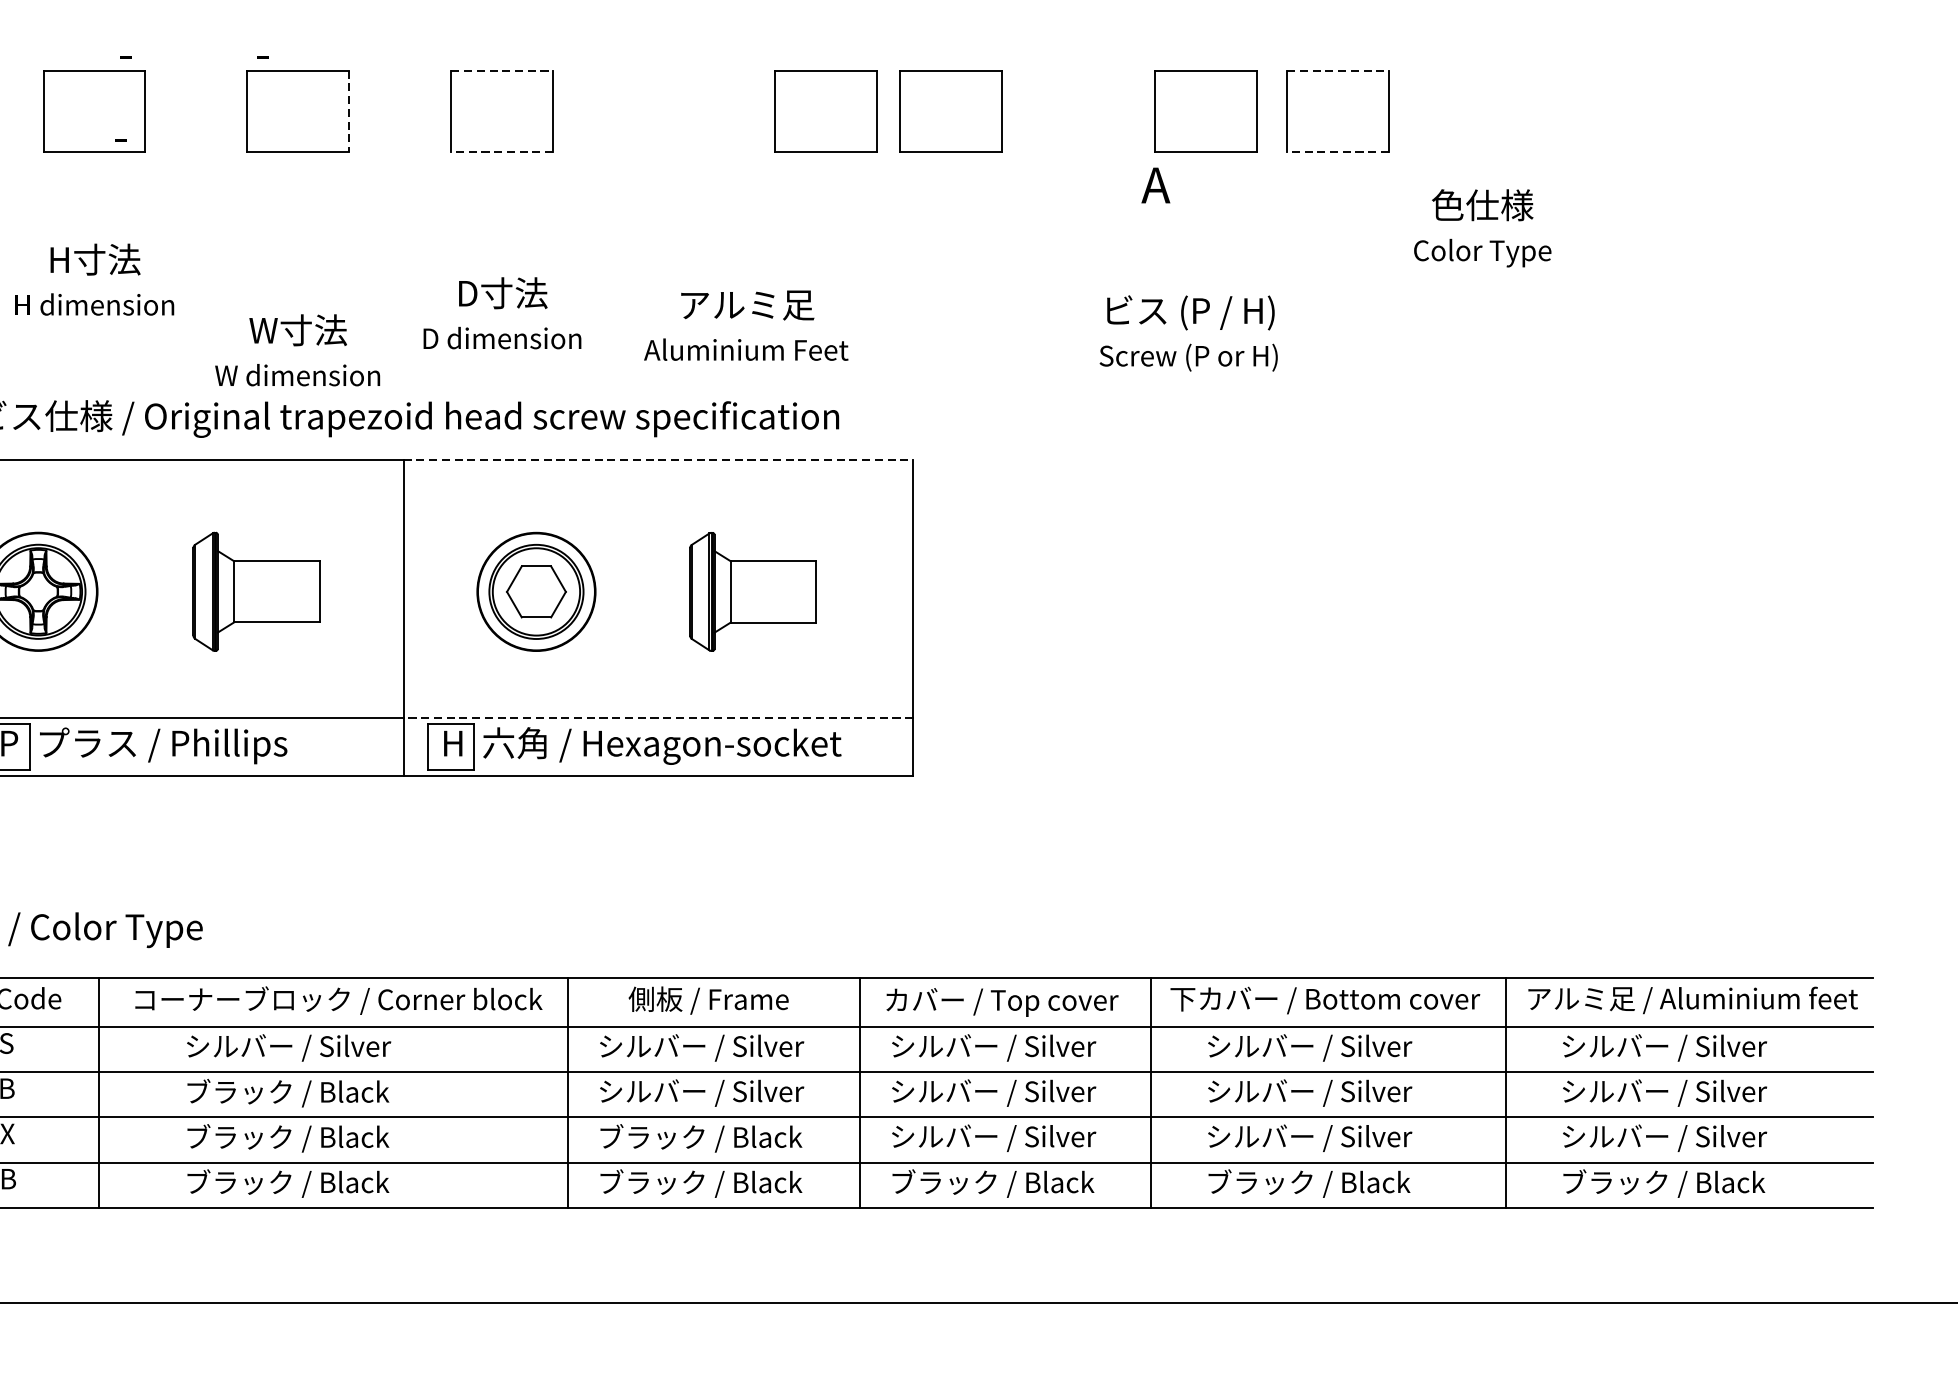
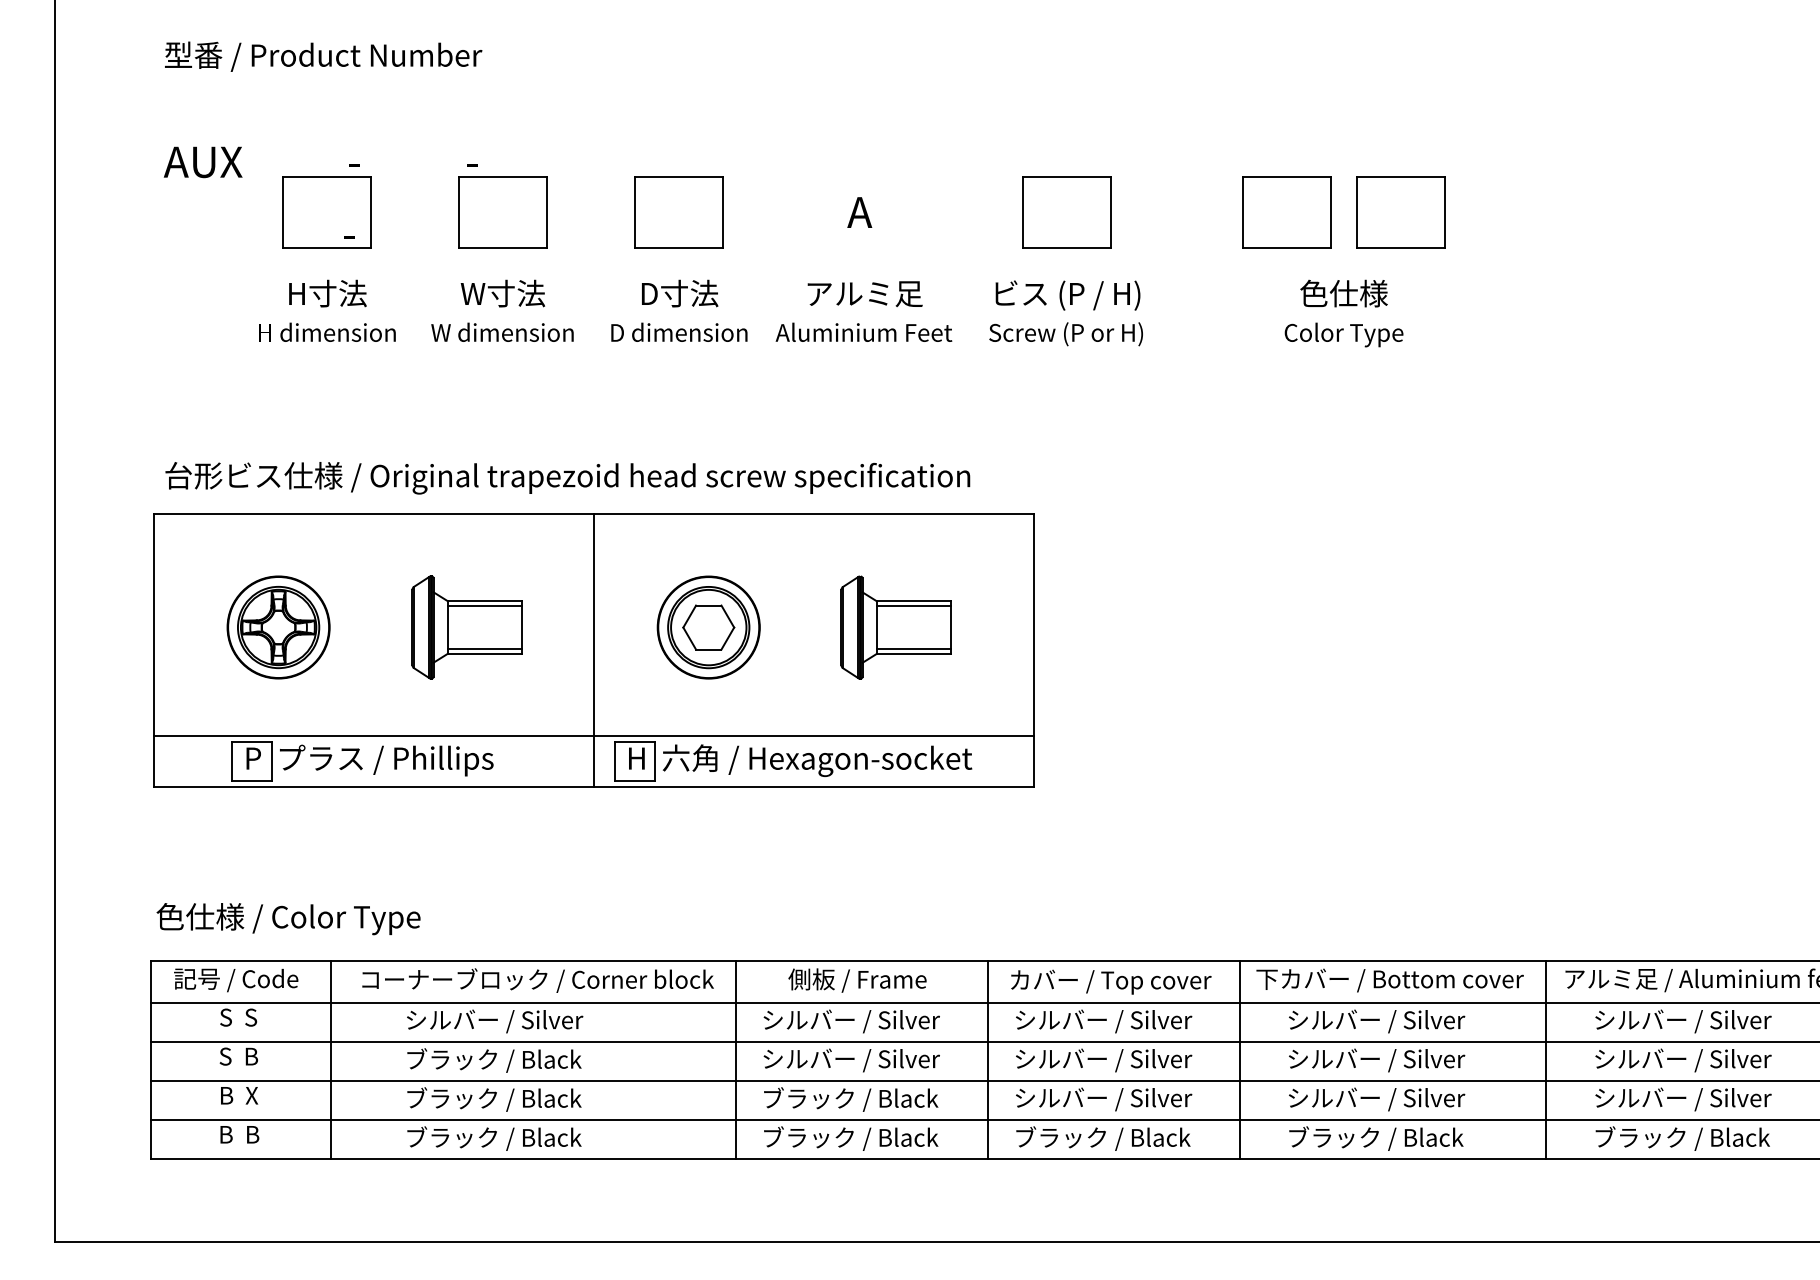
line: (502, 70) -> (679, 177), dashed -> solid
line: (1338, 70) -> (1401, 177), dashed -> solid
part: (825, 111) -> (958, 212), removed
line: (349, 112) -> (547, 213), dashed -> solid
line: (501, 151) -> (678, 247), dashed -> solid
line: (1337, 151) -> (1400, 247), dashed -> solid
text: (1155, 185) -> (859, 212), moved
text: (1482, 228) -> (1343, 313), moved
text: (95, 279) -> (327, 310), moved
text: (502, 312) -> (679, 310), moved
text: (745, 325) -> (863, 311), moved
text: (1187, 333) -> (1065, 313), moved
text: (297, 349) -> (502, 310), moved
line: (658, 459) -> (814, 513), dashed -> solid
line: (276, 567) -> (484, 606), added
line: (773, 567) -> (913, 606), added
line: (276, 616) -> (484, 648), added
line: (773, 616) -> (913, 648), added
line: (657, 718) -> (813, 736), dashed -> solid

